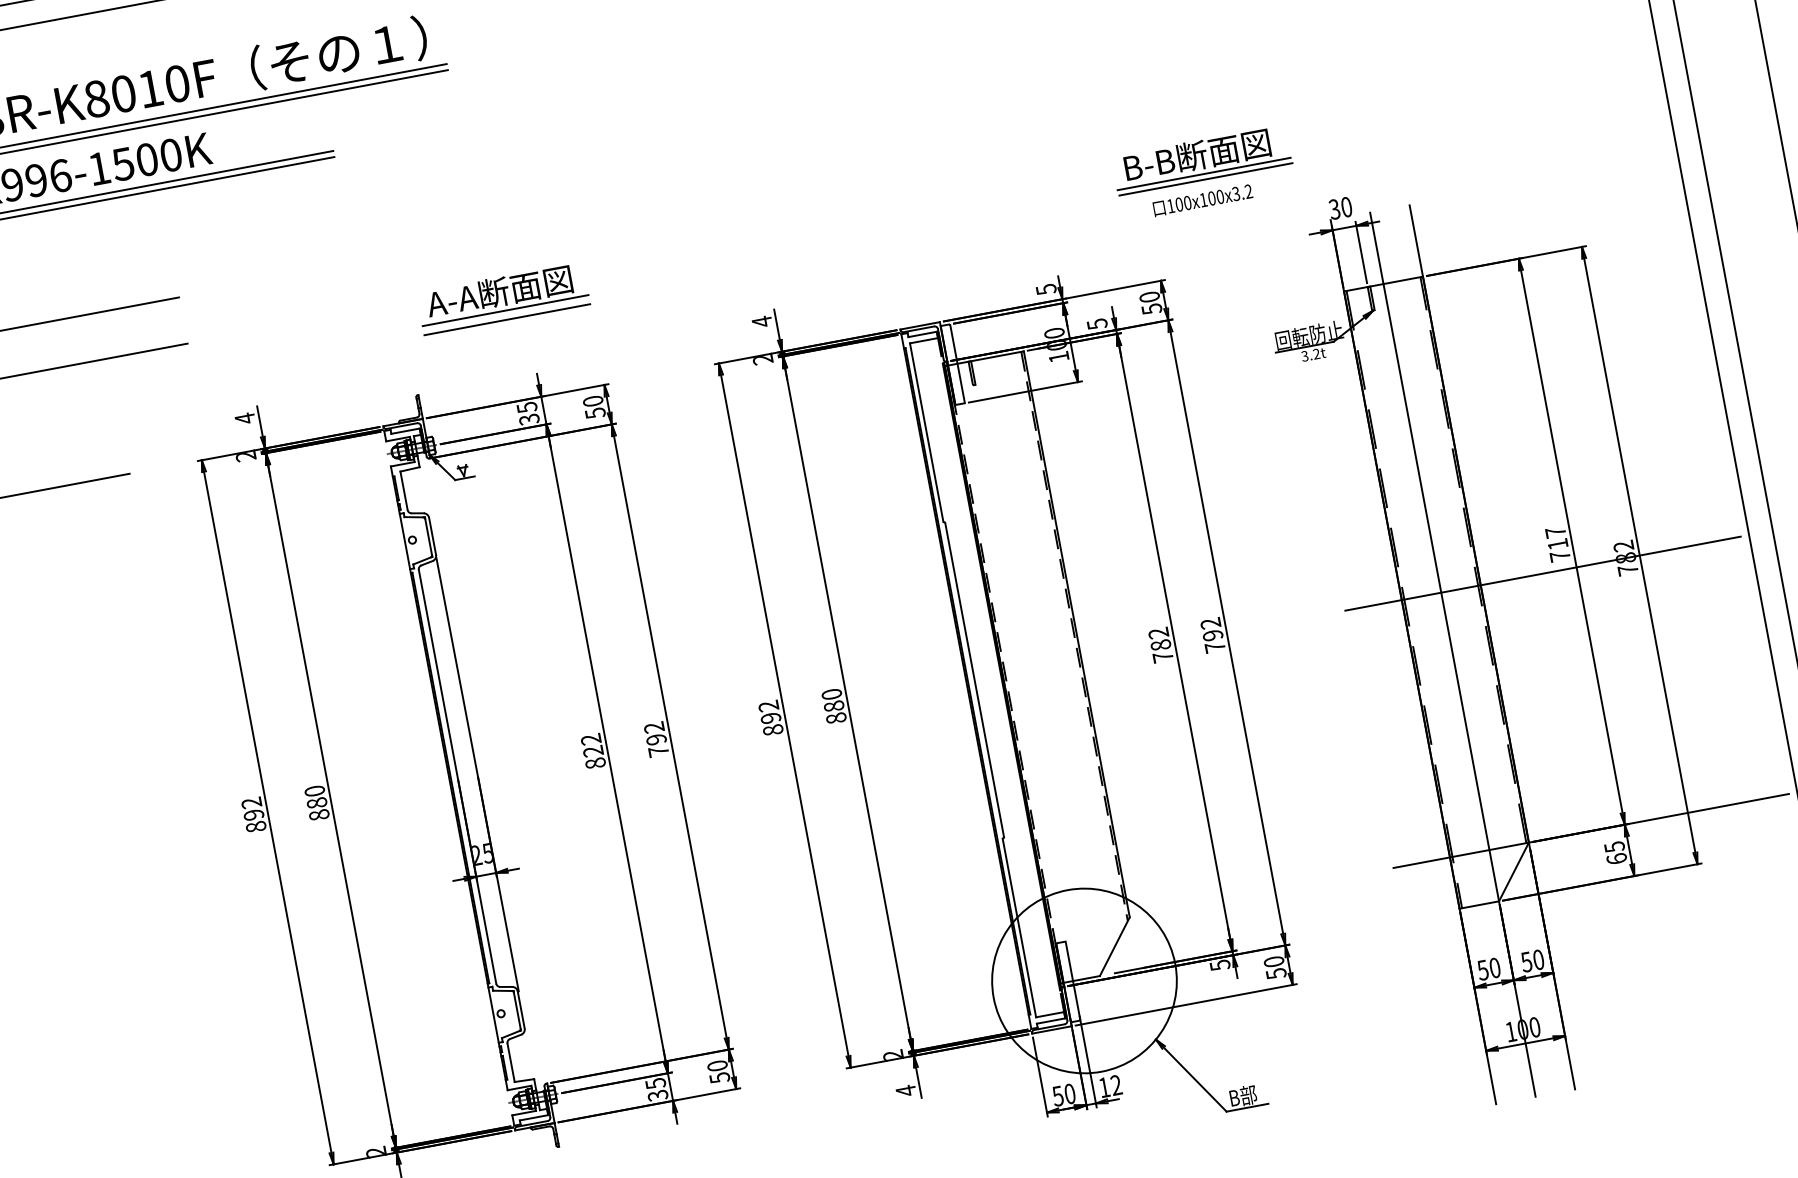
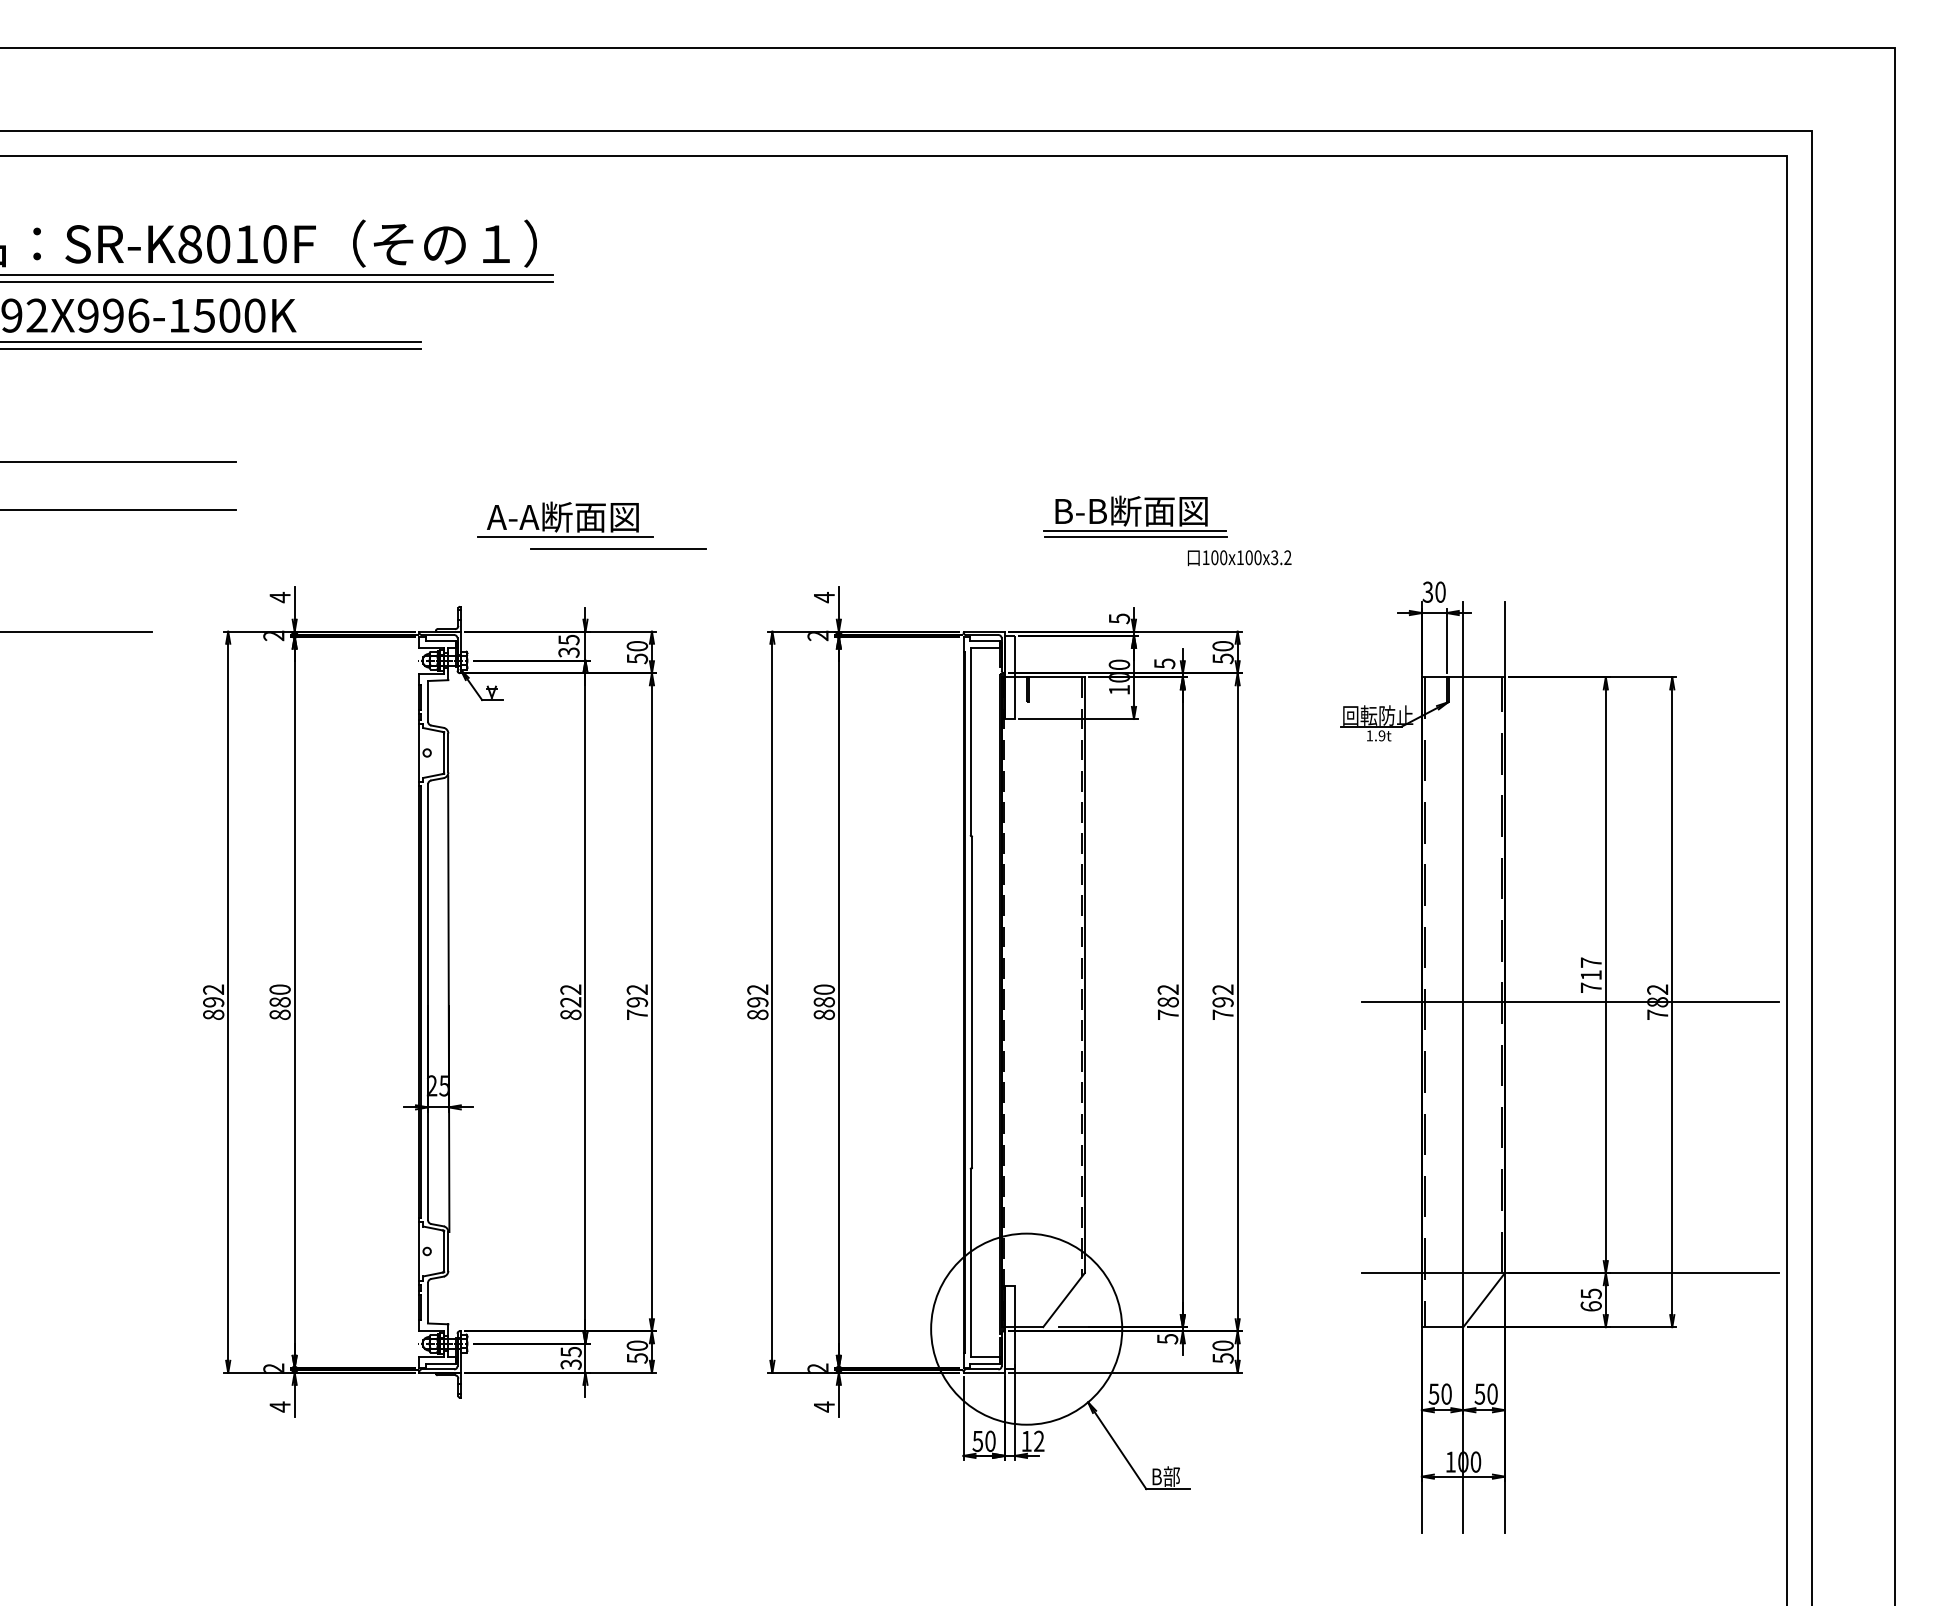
part: (1202, 159) -> (1135, 516), moved
text: (1202, 200) -> (1239, 558), moved
line: (507, 319) -> (618, 548), moved
text: (1310, 354) -> (1375, 735), 3.2t -> 1.9t

